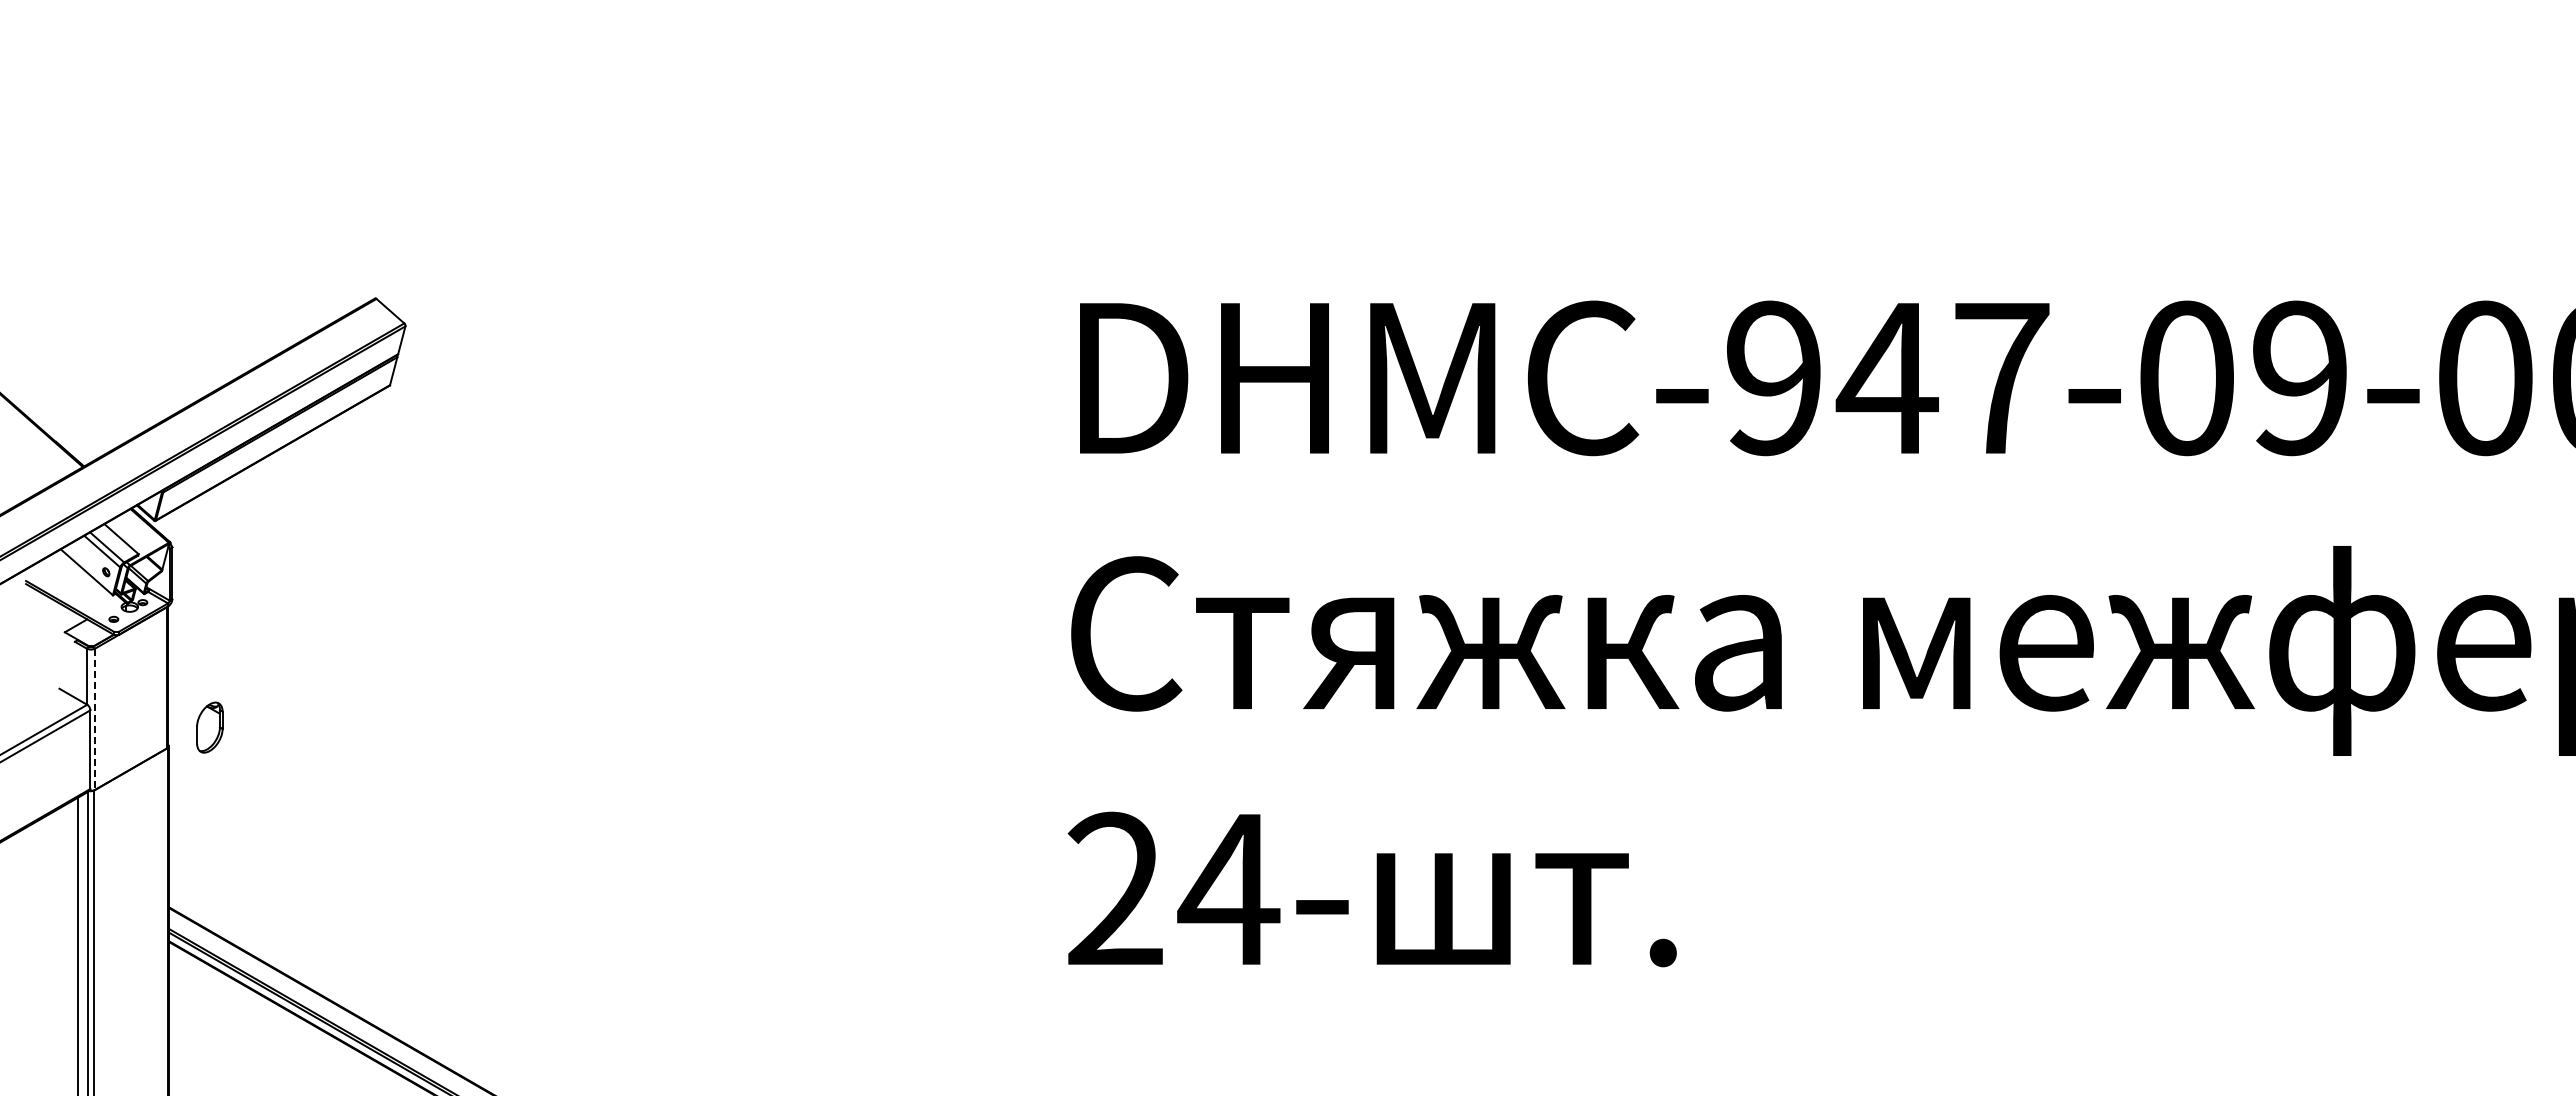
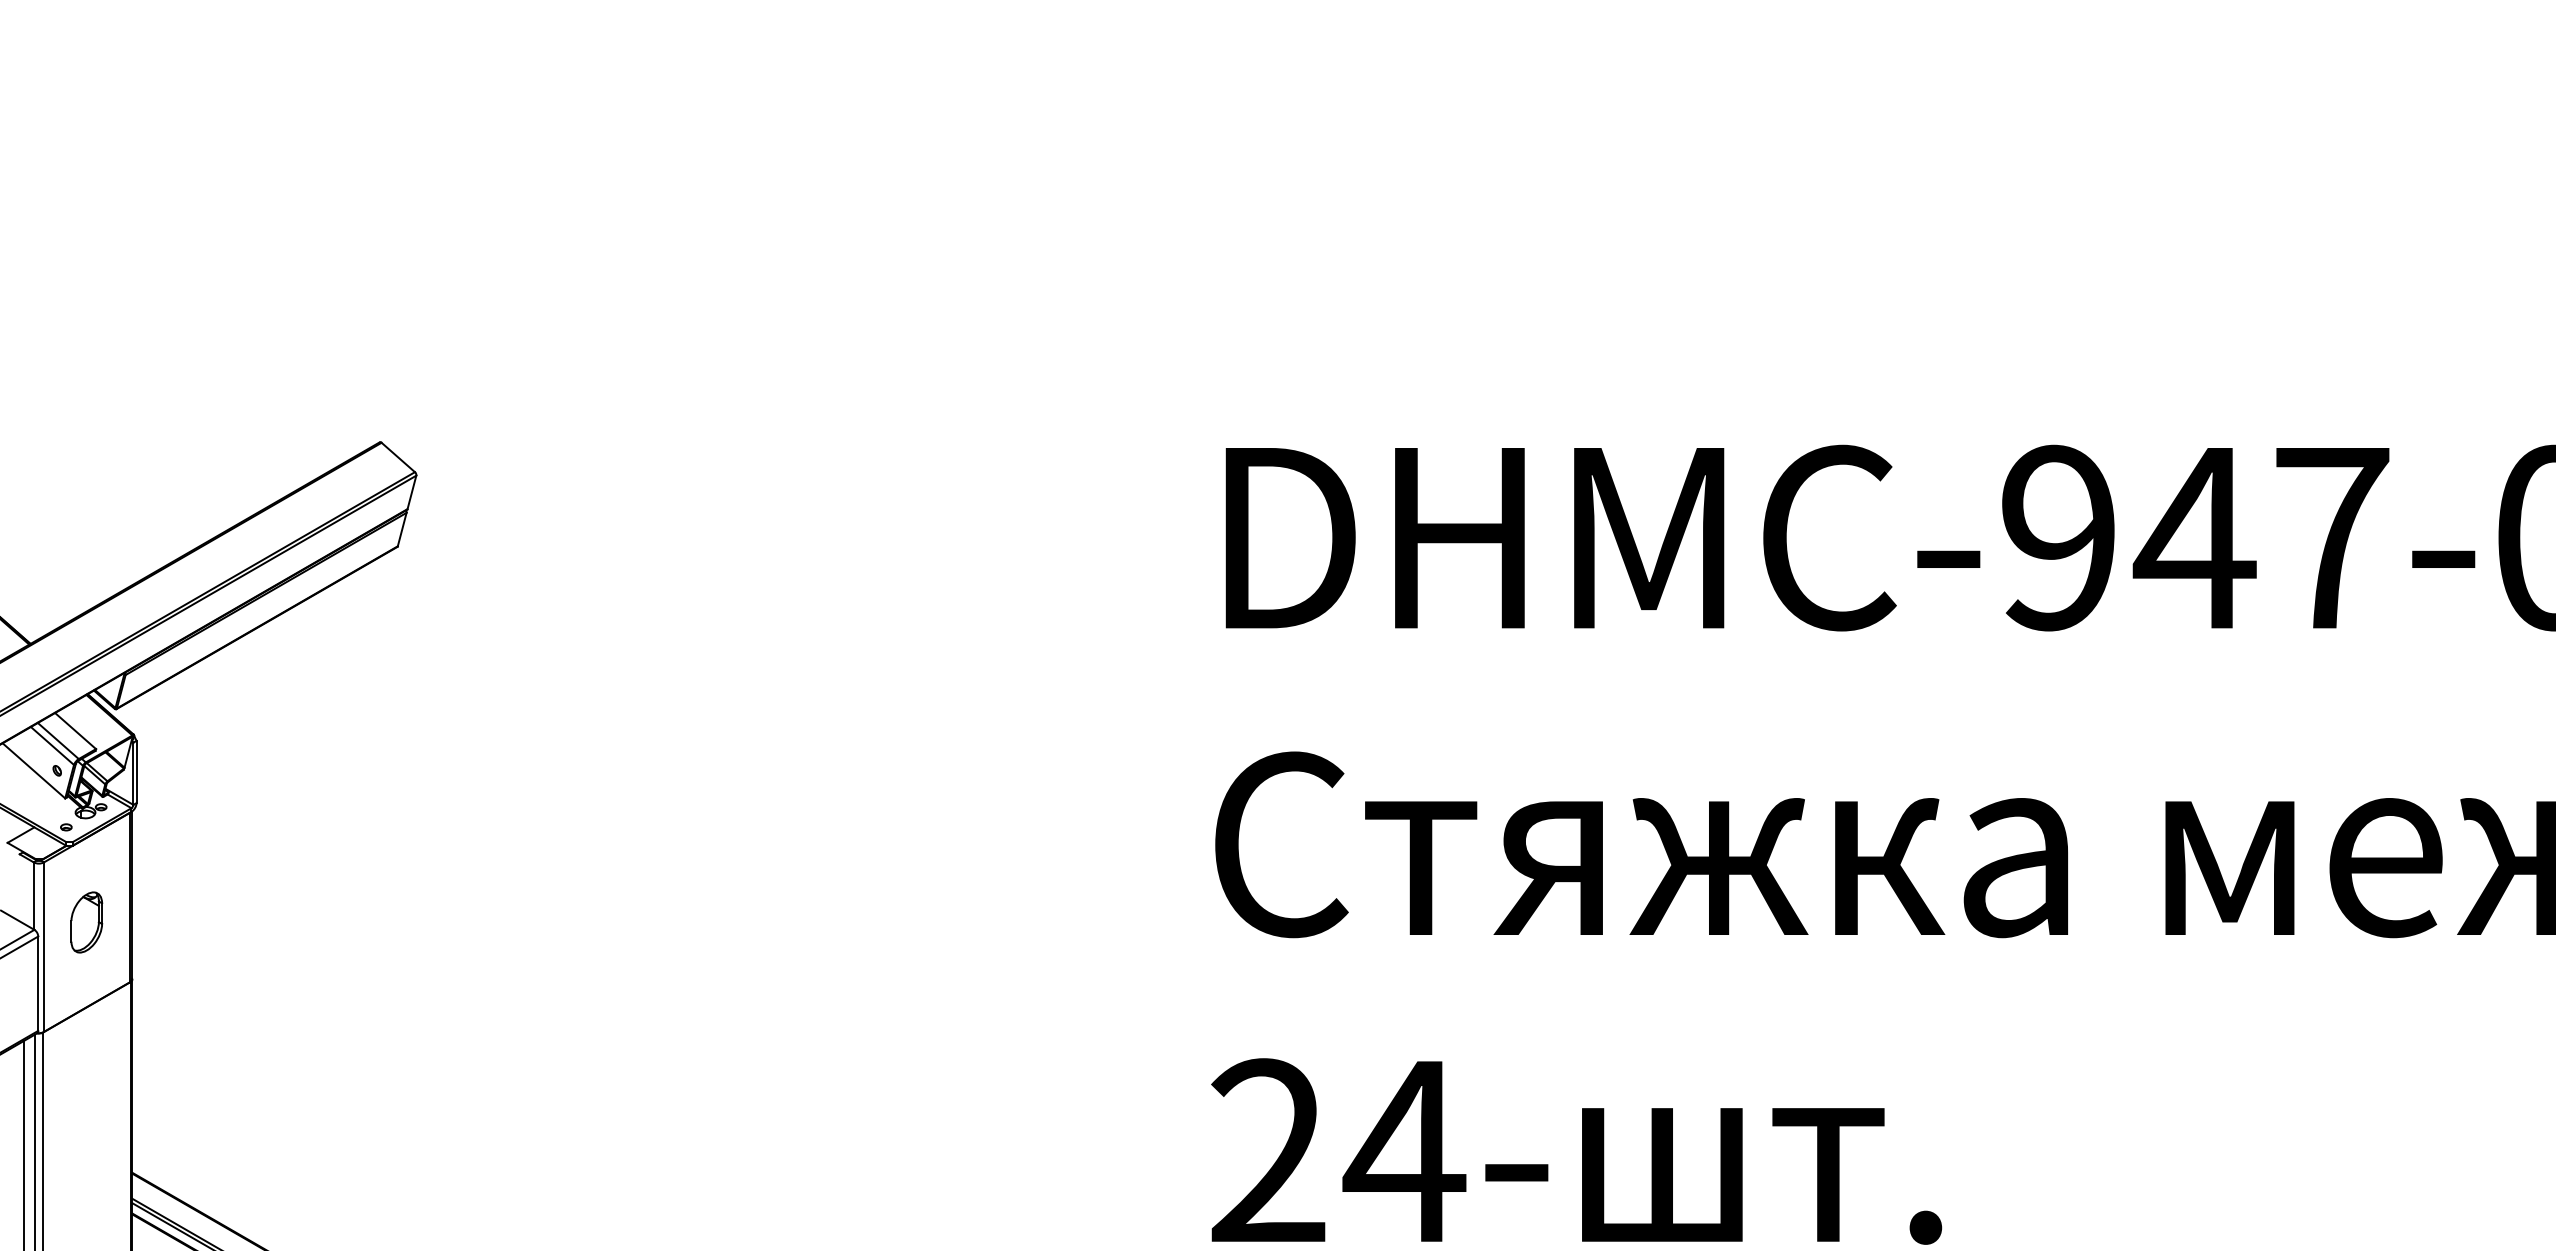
line: (95, 719) -> (44, 947), dashed -> solid
part: (209, 727) -> (86, 922), moved

